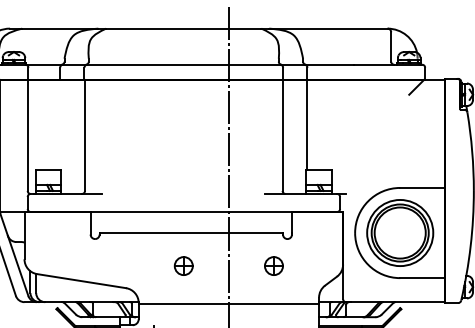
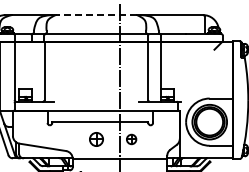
line: (184, 29) -> (96, 15), solid -> dashed
part: (182, 266) -> (95, 139), size x1.4
part: (273, 266) -> (131, 139), moved

